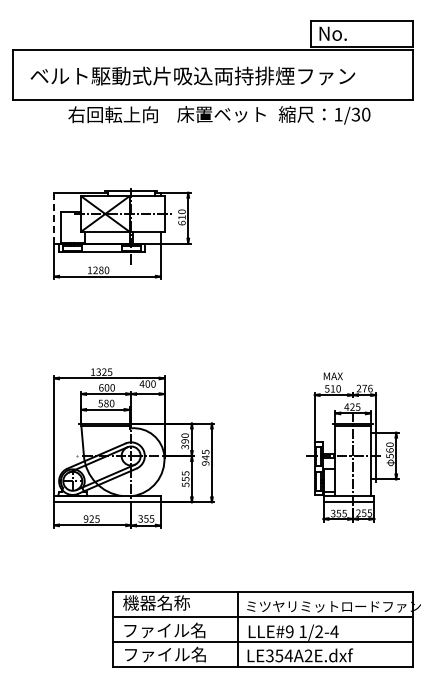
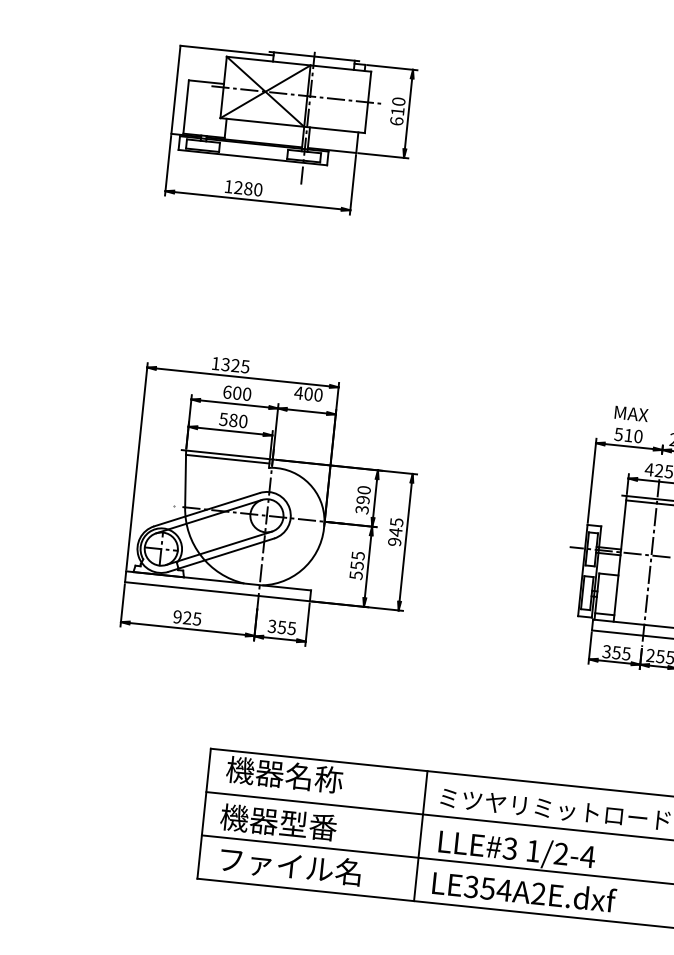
line: (54, 217) -> (176, 88), dashed -> solid
text: (163, 630) -> (291, 823), ファイル名 -> 機器型番
text: (289, 631) -> (509, 848), LLE#9 -> LLE#3

